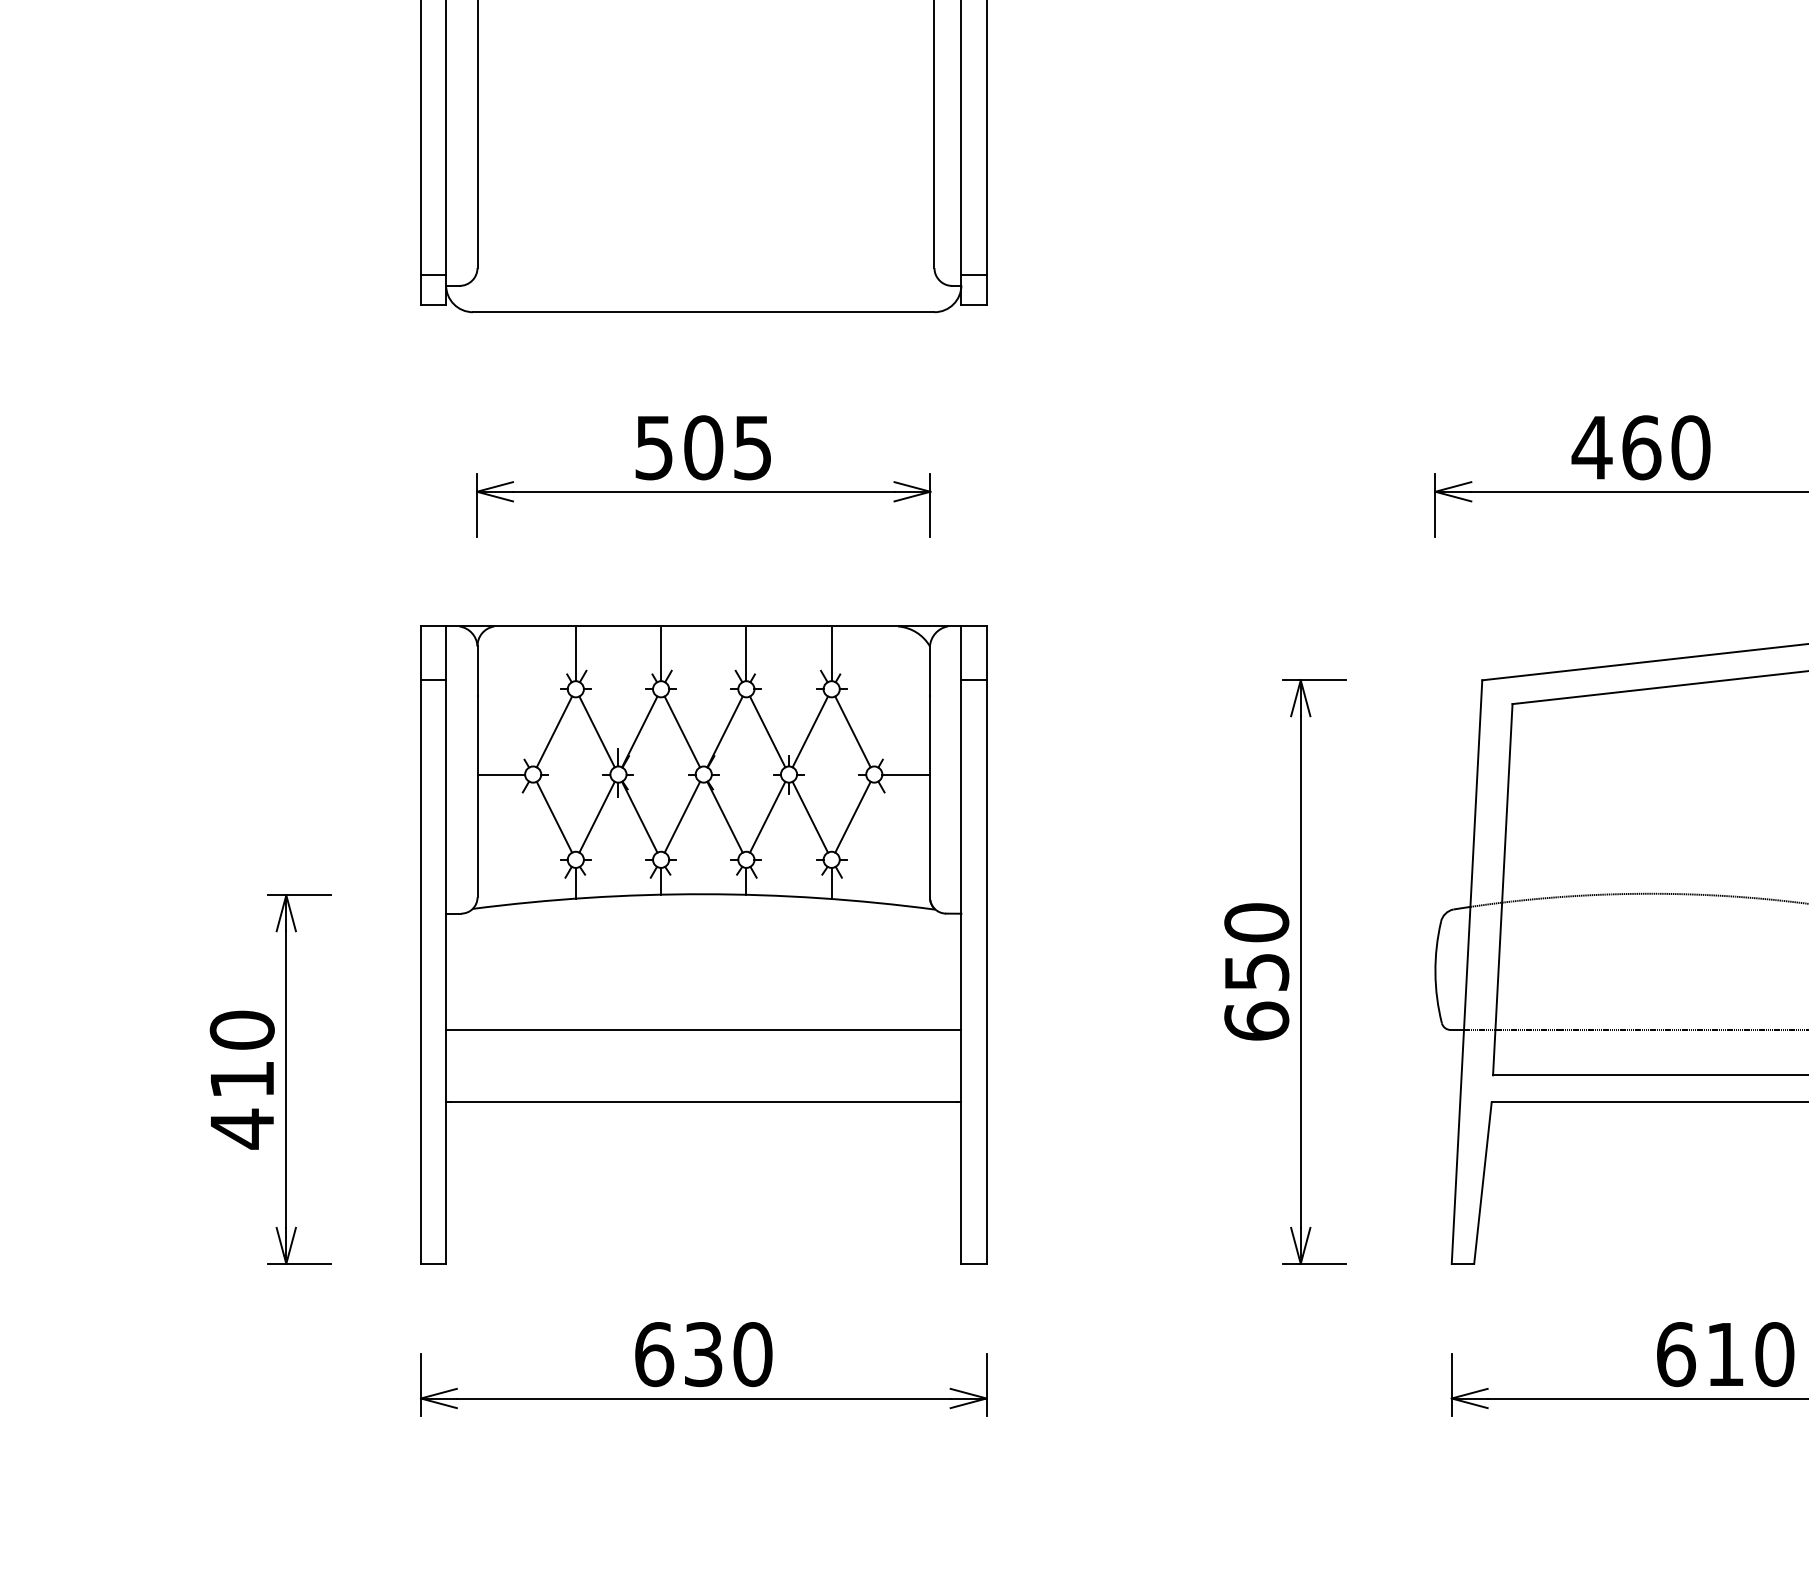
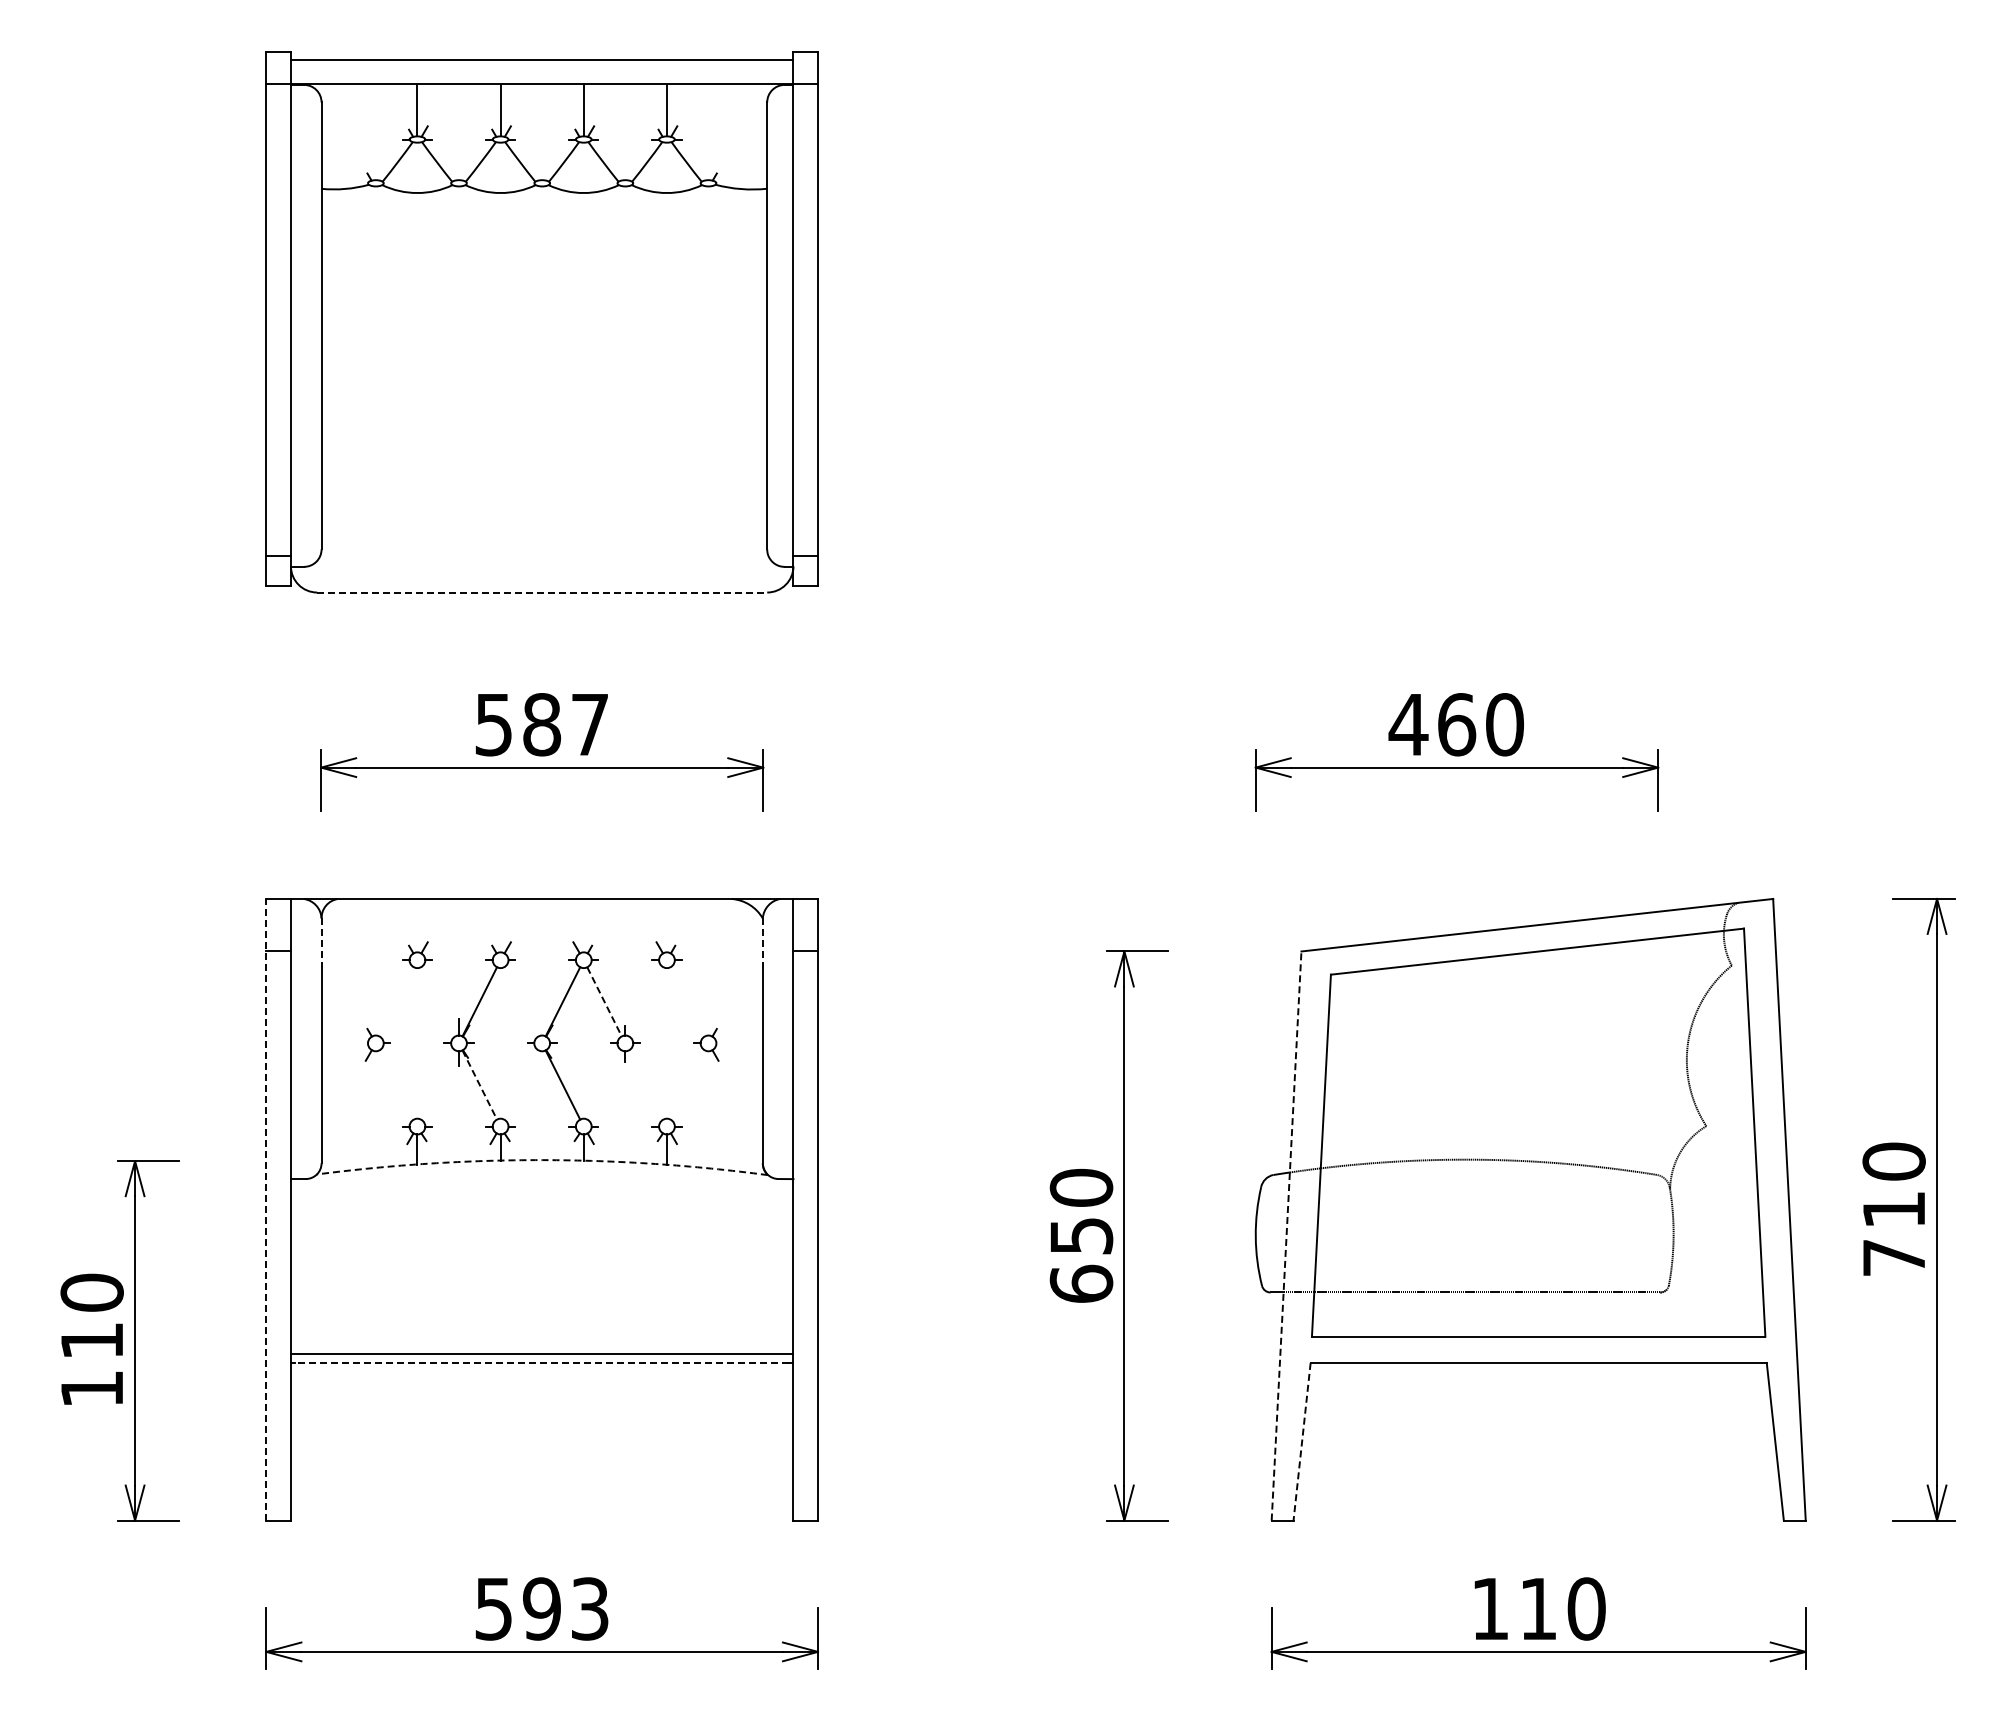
line: (704, 312) -> (542, 592), solid -> dashed
text: (727, 447) -> (565, 724), 505 -> 587
line: (575, 654) -> (417, 926), removed
line: (660, 654) -> (500, 926), removed
line: (746, 654) -> (583, 926), removed
line: (831, 654) -> (666, 926), removed
line: (477, 671) -> (321, 942), solid -> dashed
line: (929, 672) -> (762, 943), solid -> dashed
line: (554, 731) -> (396, 1001), removed
line: (596, 731) -> (437, 1001), removed
line: (682, 731) -> (521, 1001), removed
line: (767, 731) -> (604, 1001), solid -> dashed
line: (809, 731) -> (645, 1001), removed
line: (852, 731) -> (687, 1001), removed
line: (501, 774) -> (344, 1043), removed
line: (906, 774) -> (739, 1043), removed
line: (554, 816) -> (396, 1084), removed
line: (596, 816) -> (437, 1084), removed
line: (682, 816) -> (521, 1084), removed
line: (767, 816) -> (604, 1084), removed
line: (809, 816) -> (645, 1084), removed
line: (852, 816) -> (687, 1084), removed
line: (639, 817) -> (479, 1085), solid -> dashed
arc: (704, 894) -> (542, 1160), solid -> dashed
line: (421, 944) -> (266, 1209), solid -> dashed
line: (1466, 972) -> (1286, 1236), solid -> dashed
line: (703, 1029) -> (541, 1353), moved
line: (704, 1101) -> (542, 1362), solid -> dashed
text: (241, 1129) -> (91, 1389), 410 -> 110
line: (1483, 1183) -> (1302, 1442), solid -> dashed
text: (704, 1354) -> (542, 1608), 630 -> 593
text: (1676, 1354) -> (1490, 1608), 610 -> 110

